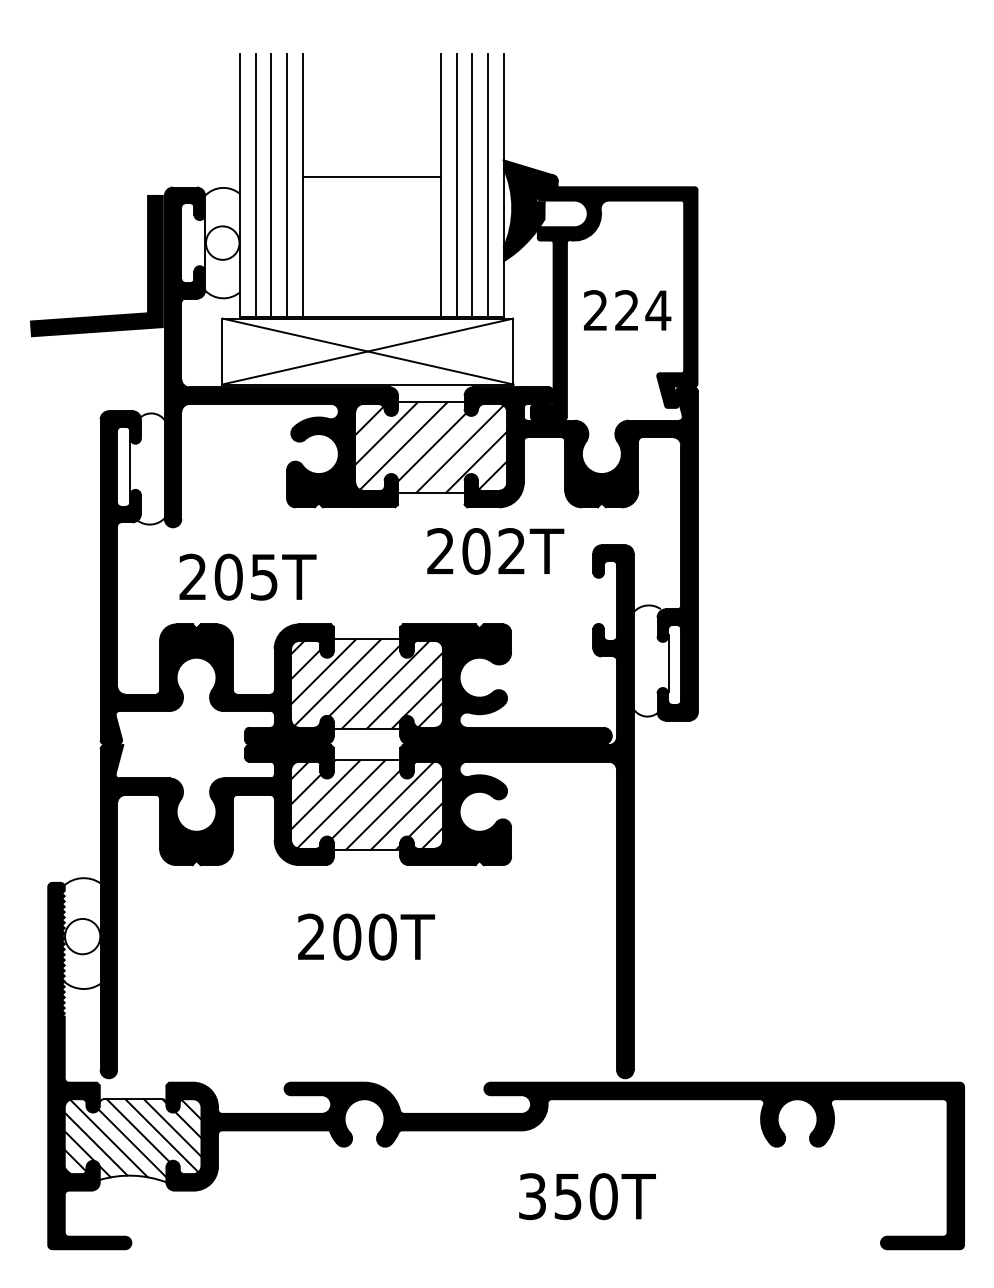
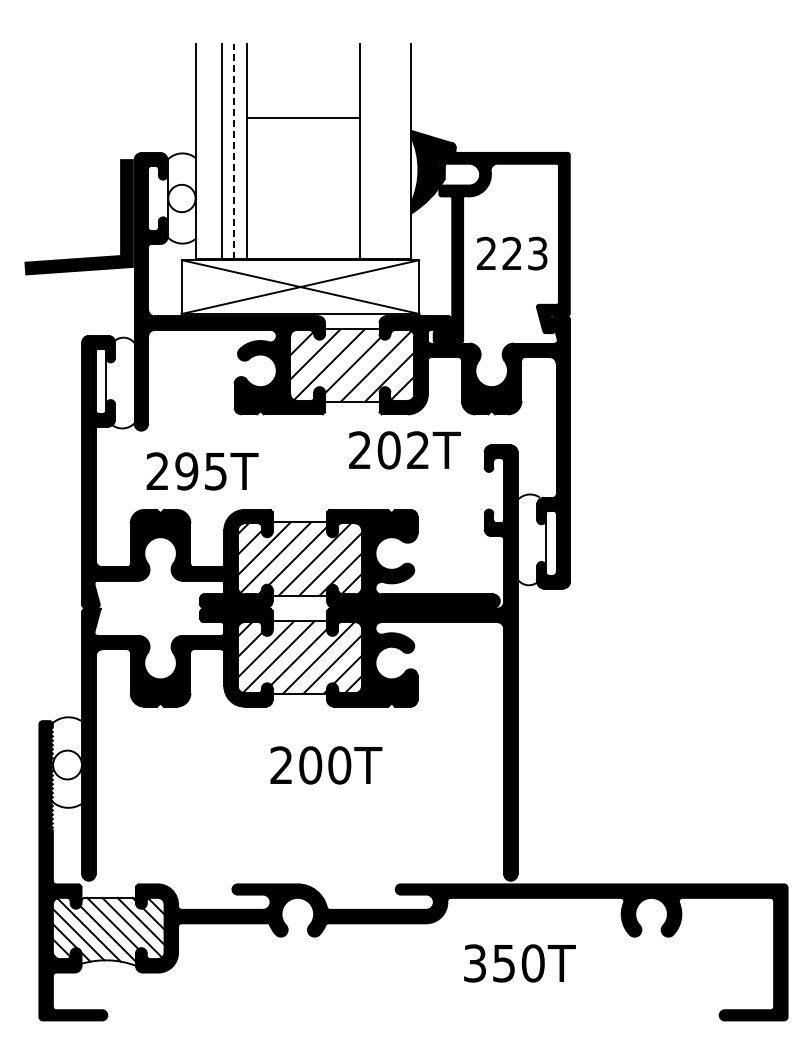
line: (371, 177) -> (303, 118), moved
line: (256, 184) -> (209, 150), removed
line: (287, 184) -> (234, 150), solid -> dashed
line: (457, 184) -> (373, 150), removed
line: (471, 184) -> (385, 150), removed
line: (487, 184) -> (398, 150), removed
text: (657, 310) -> (537, 253), 224 -> 223
text: (228, 577) -> (186, 471), 205T -> 295T
text: (366, 937) -> (326, 765), moved
text: (586, 1196) -> (519, 963), moved

